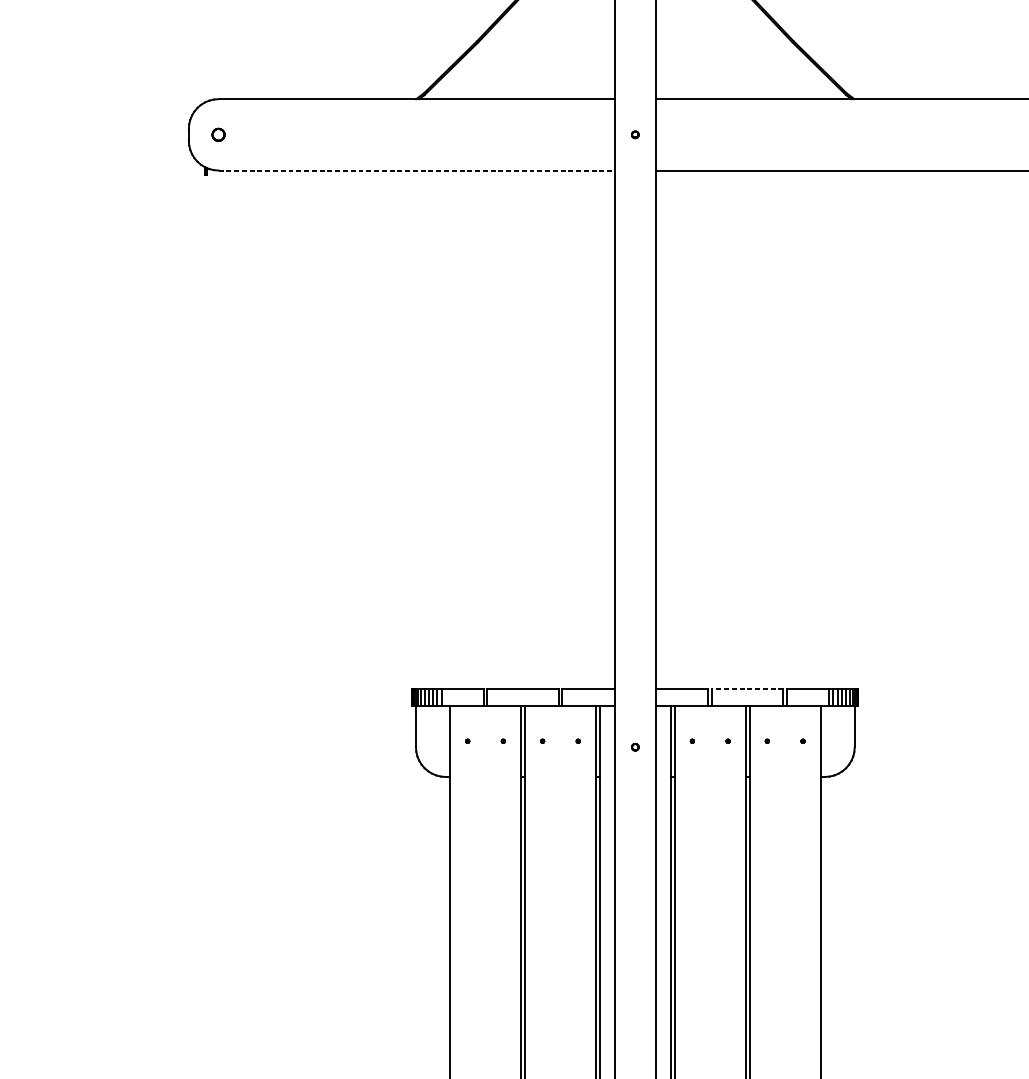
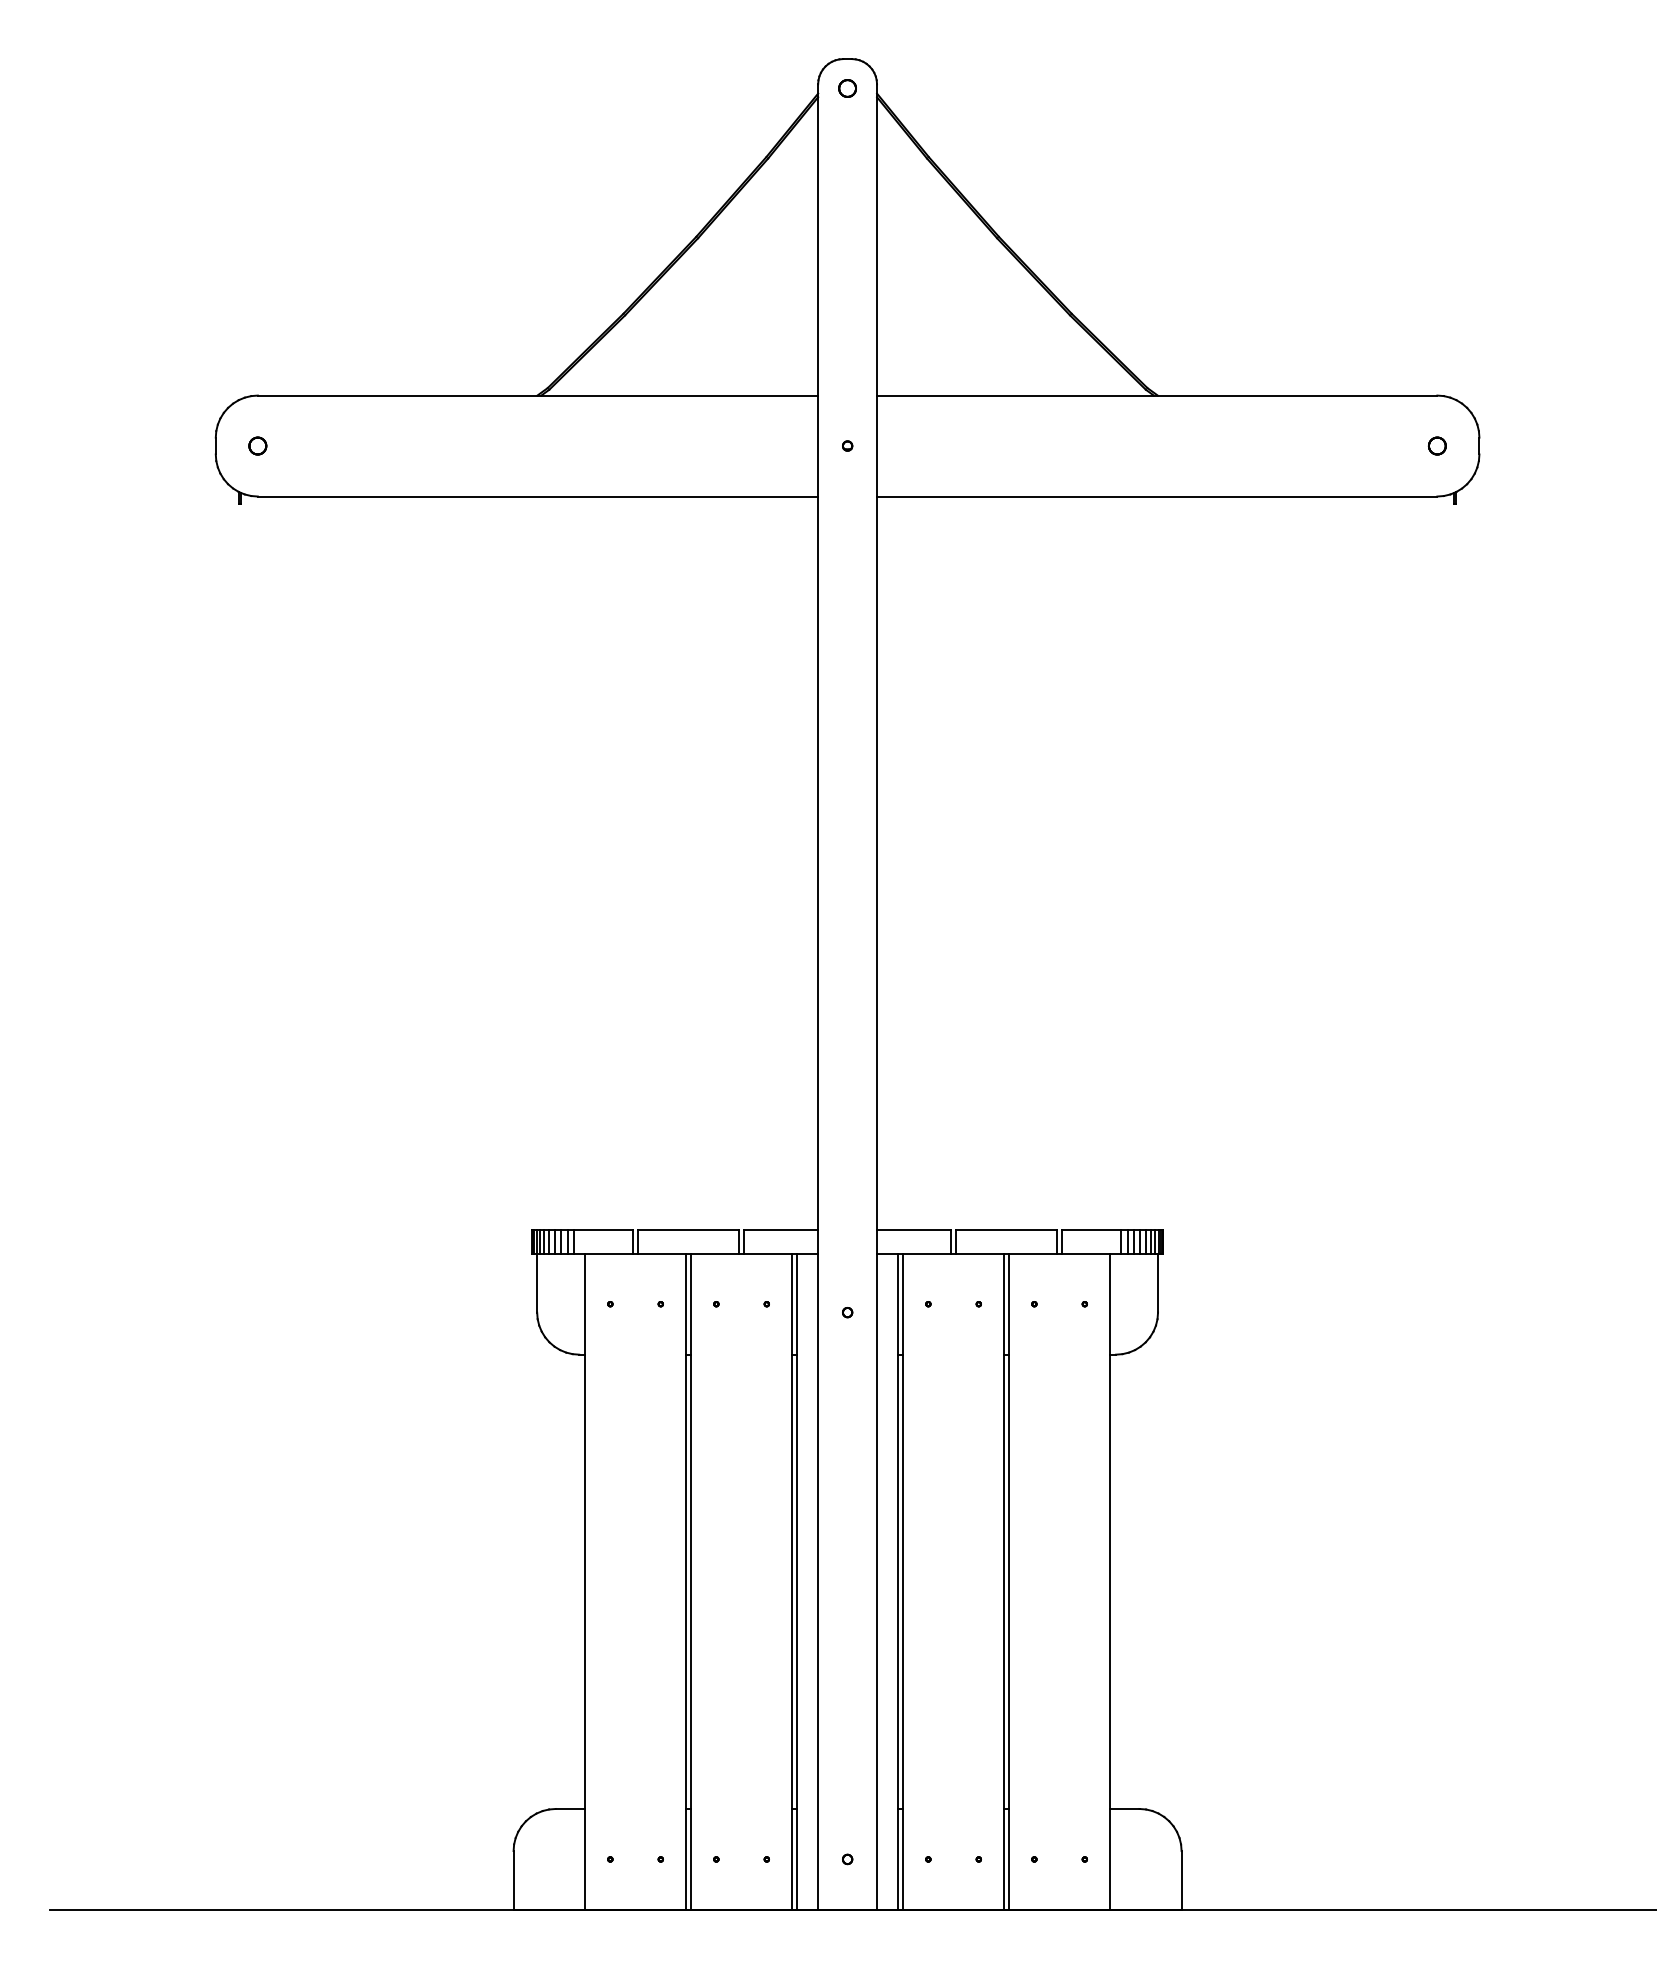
line: (416, 170) -> (538, 496), dashed -> solid
line: (747, 689) -> (1006, 1230), dashed -> solid

